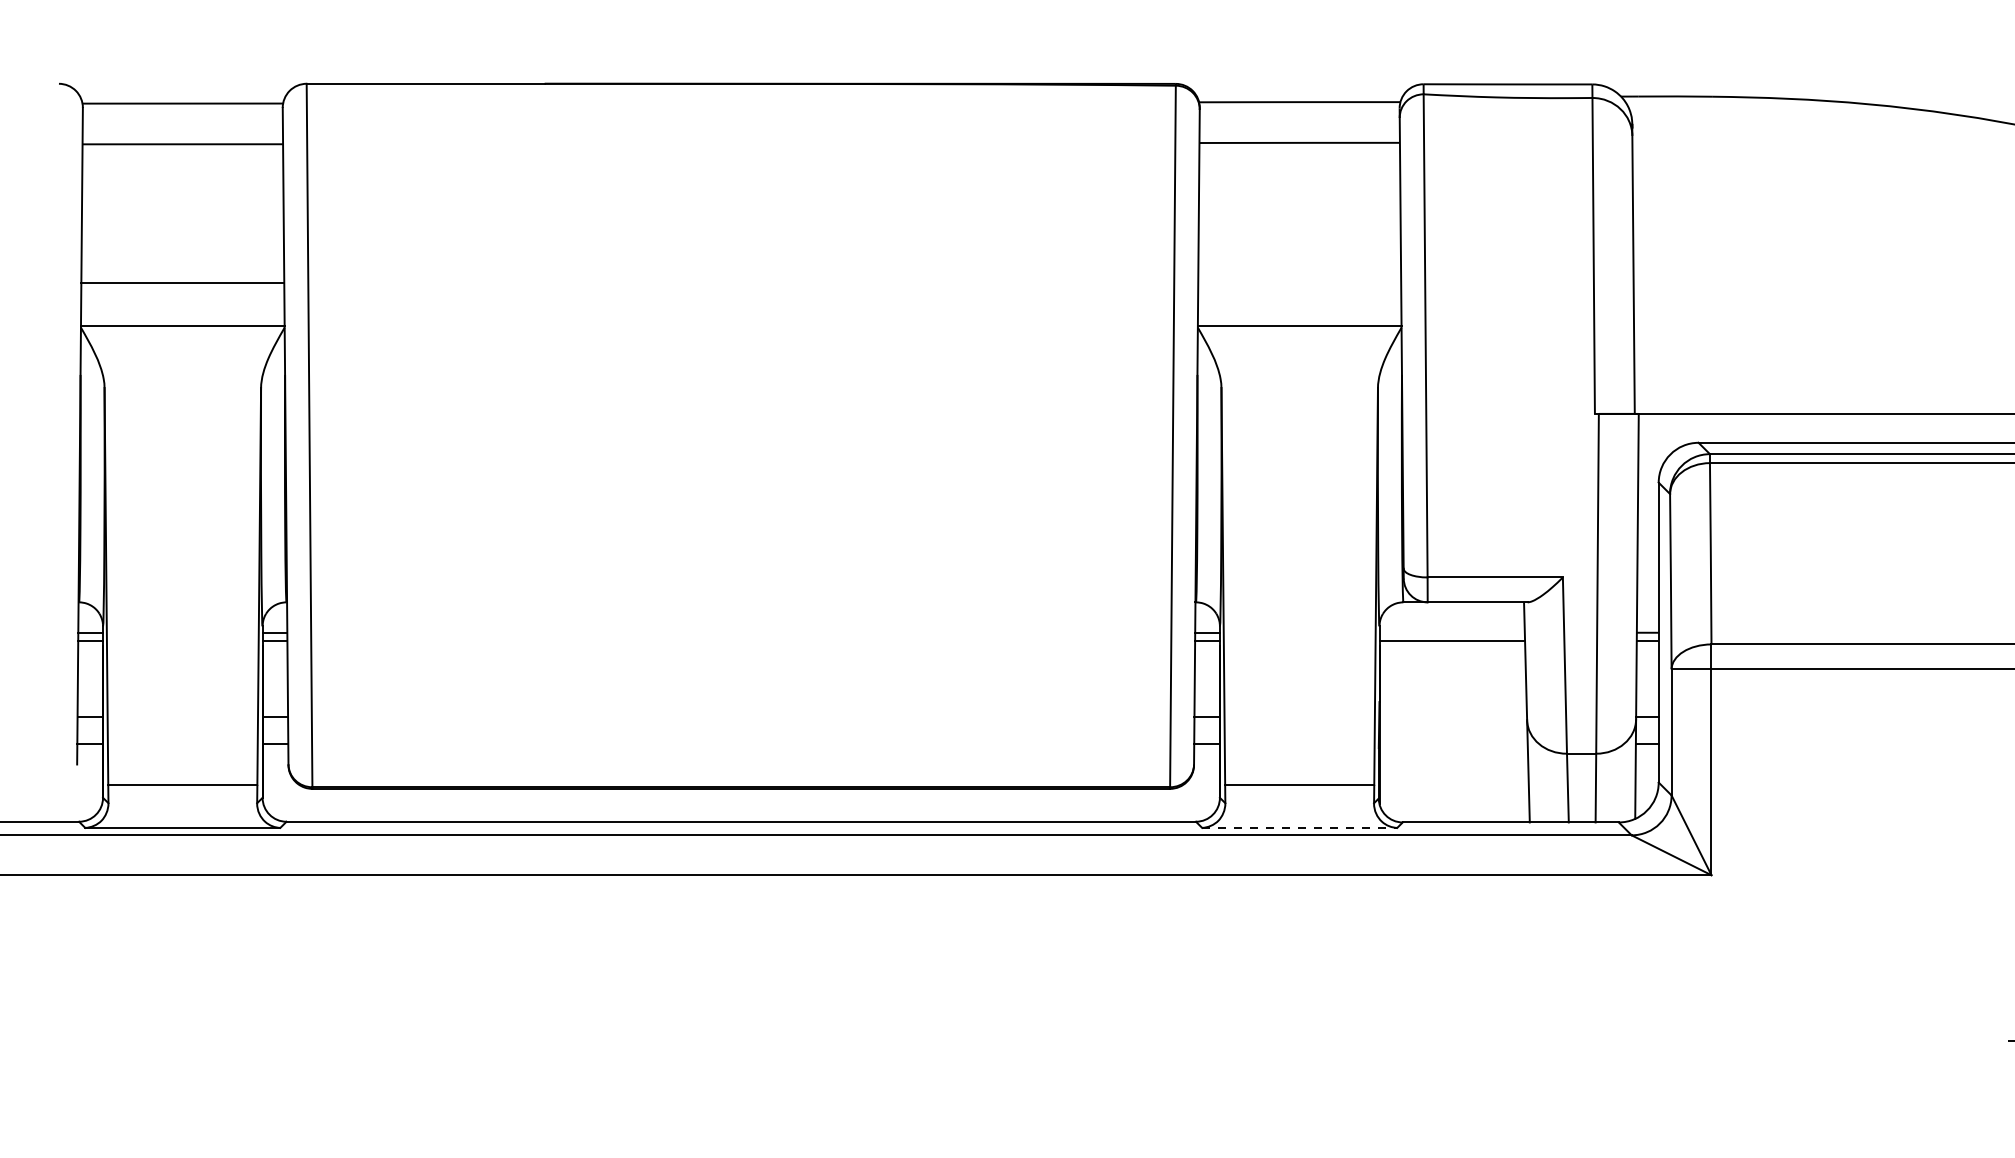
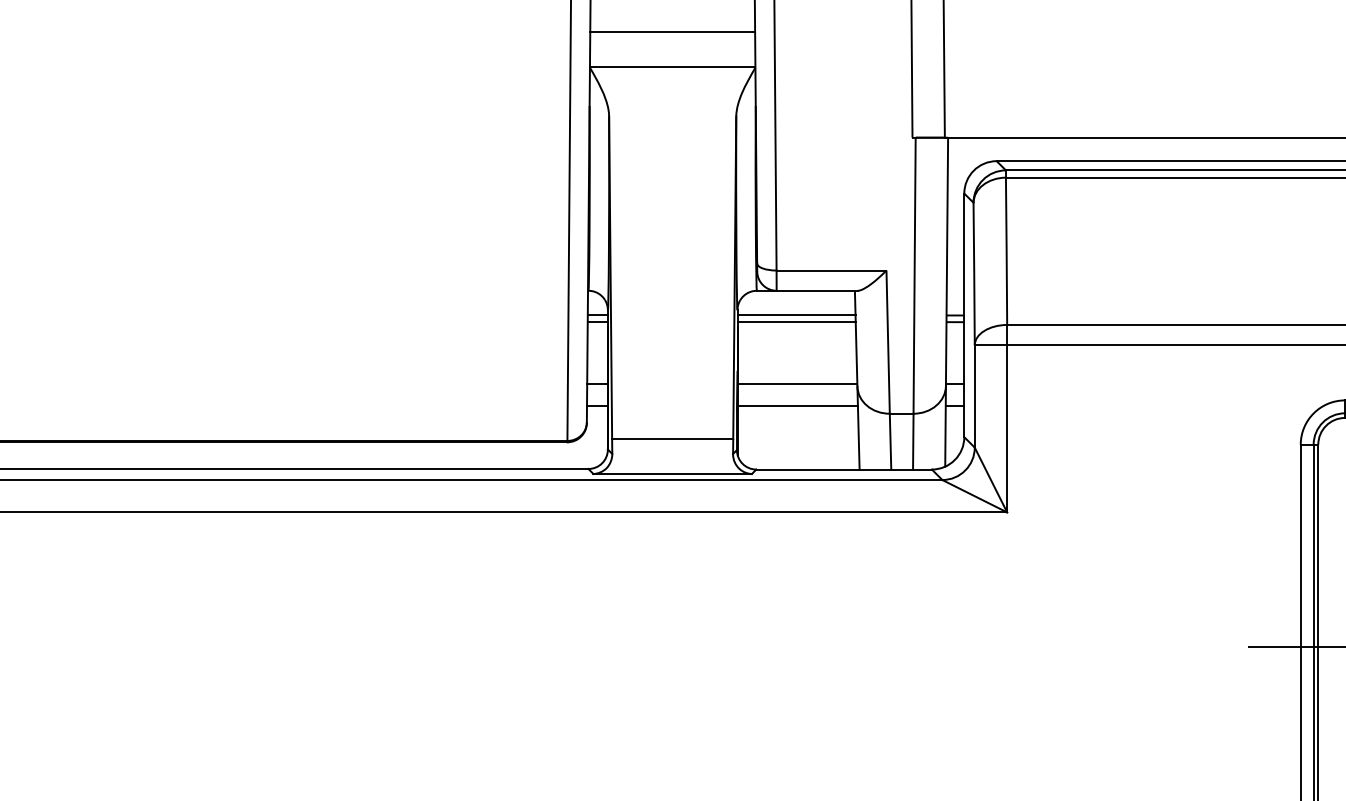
line: (1299, 283) -> (672, 31), added
line: (1451, 632) -> (795, 315), added
line: (1453, 716) -> (797, 383), added
line: (1453, 743) -> (797, 405), added
line: (1299, 827) -> (672, 473), dashed -> solid

